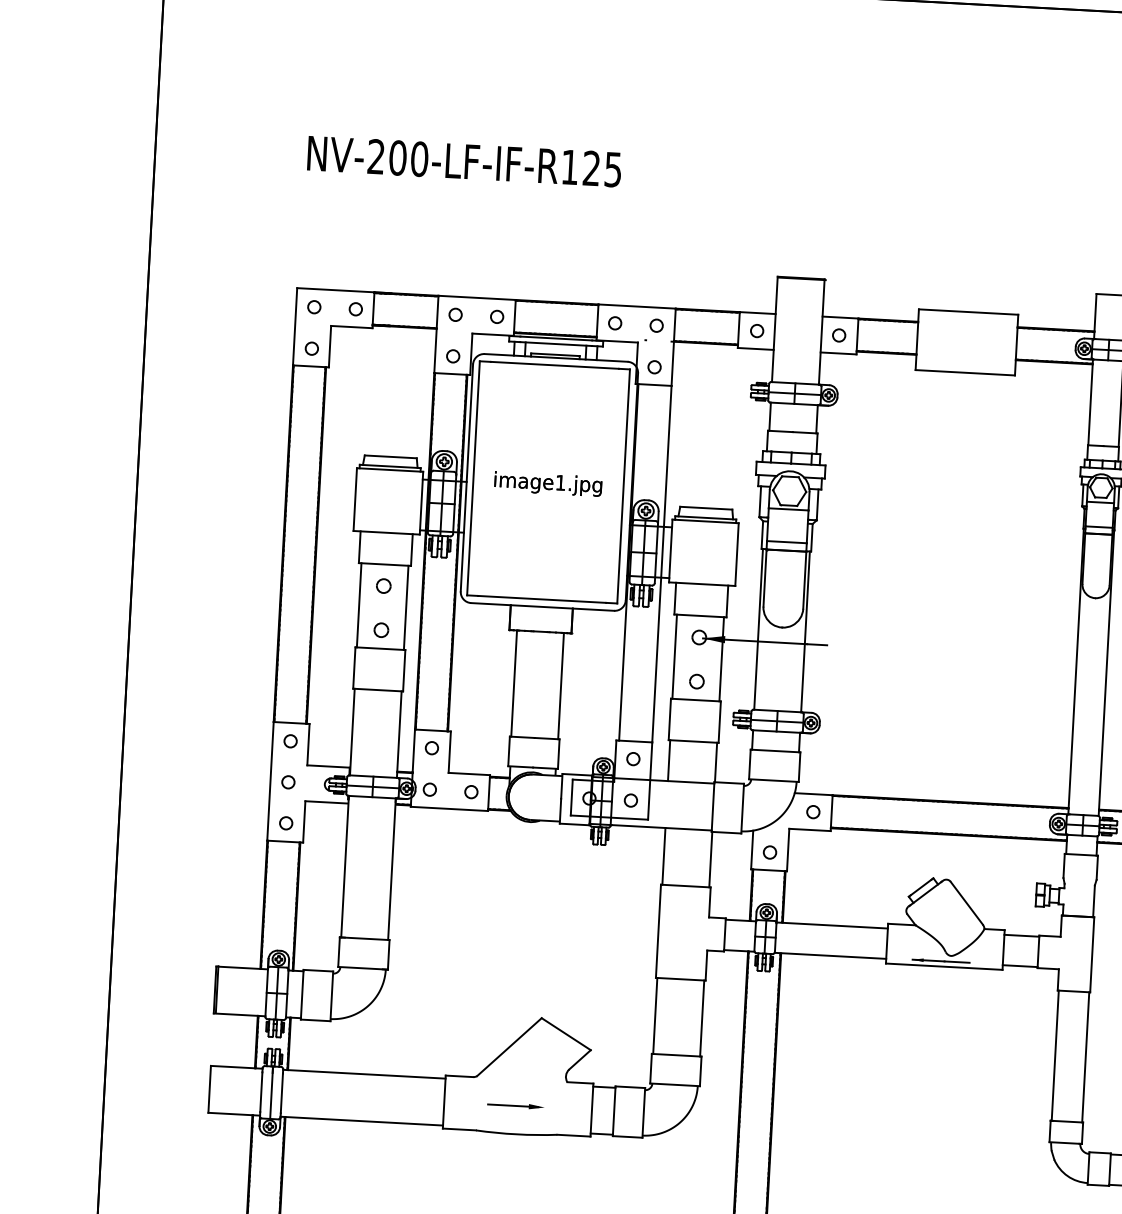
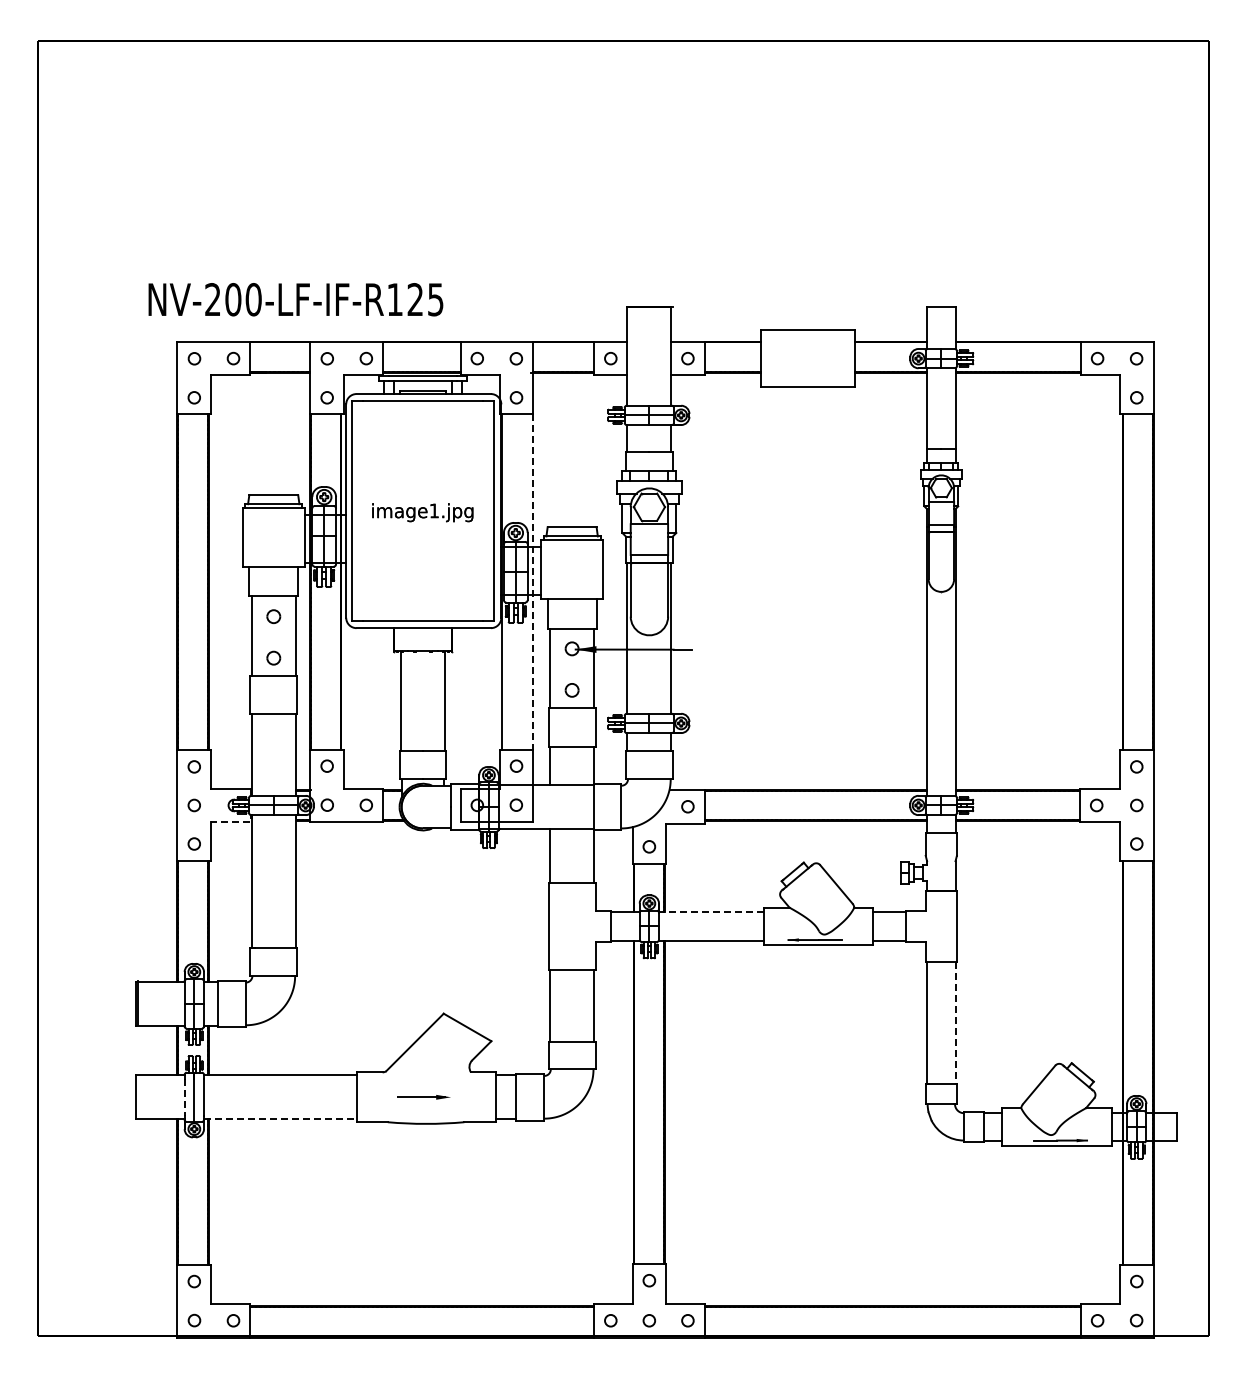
text: (464, 161) -> (295, 299), moved
line: (662, 564) -> (533, 582), solid -> dashed
line: (325, 802) -> (230, 822), solid -> dashed
line: (831, 925) -> (710, 912), solid -> dashed
line: (1085, 1058) -> (955, 1023), solid -> dashed
line: (261, 1092) -> (184, 1097), solid -> dashed
line: (361, 1121) -> (280, 1119), solid -> dashed

